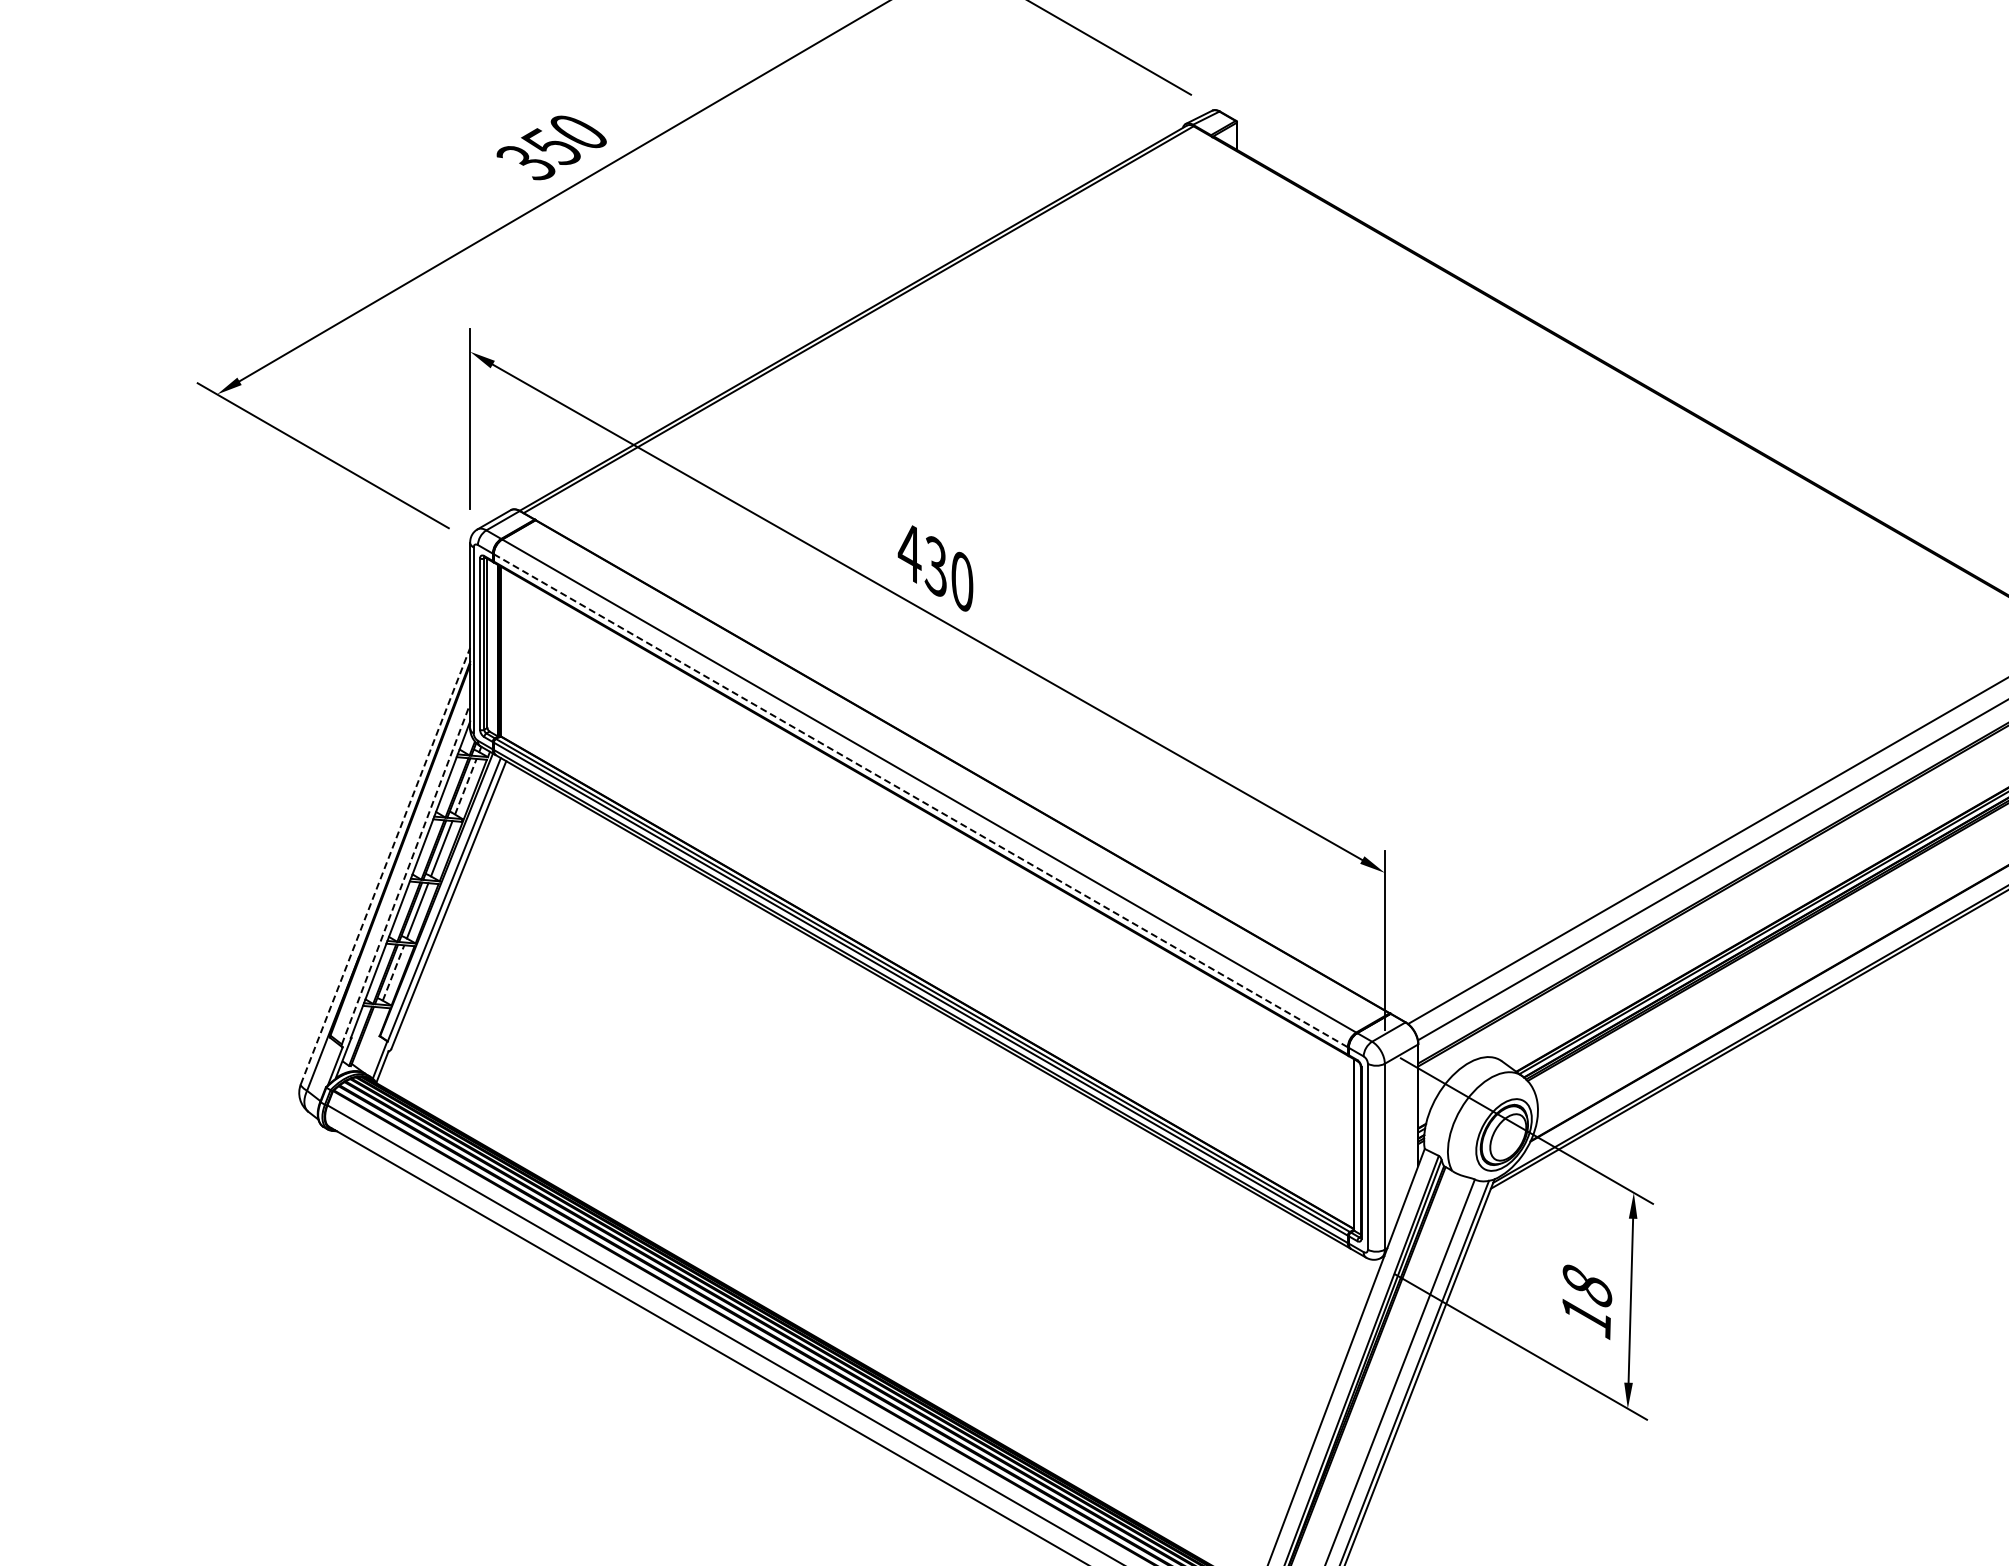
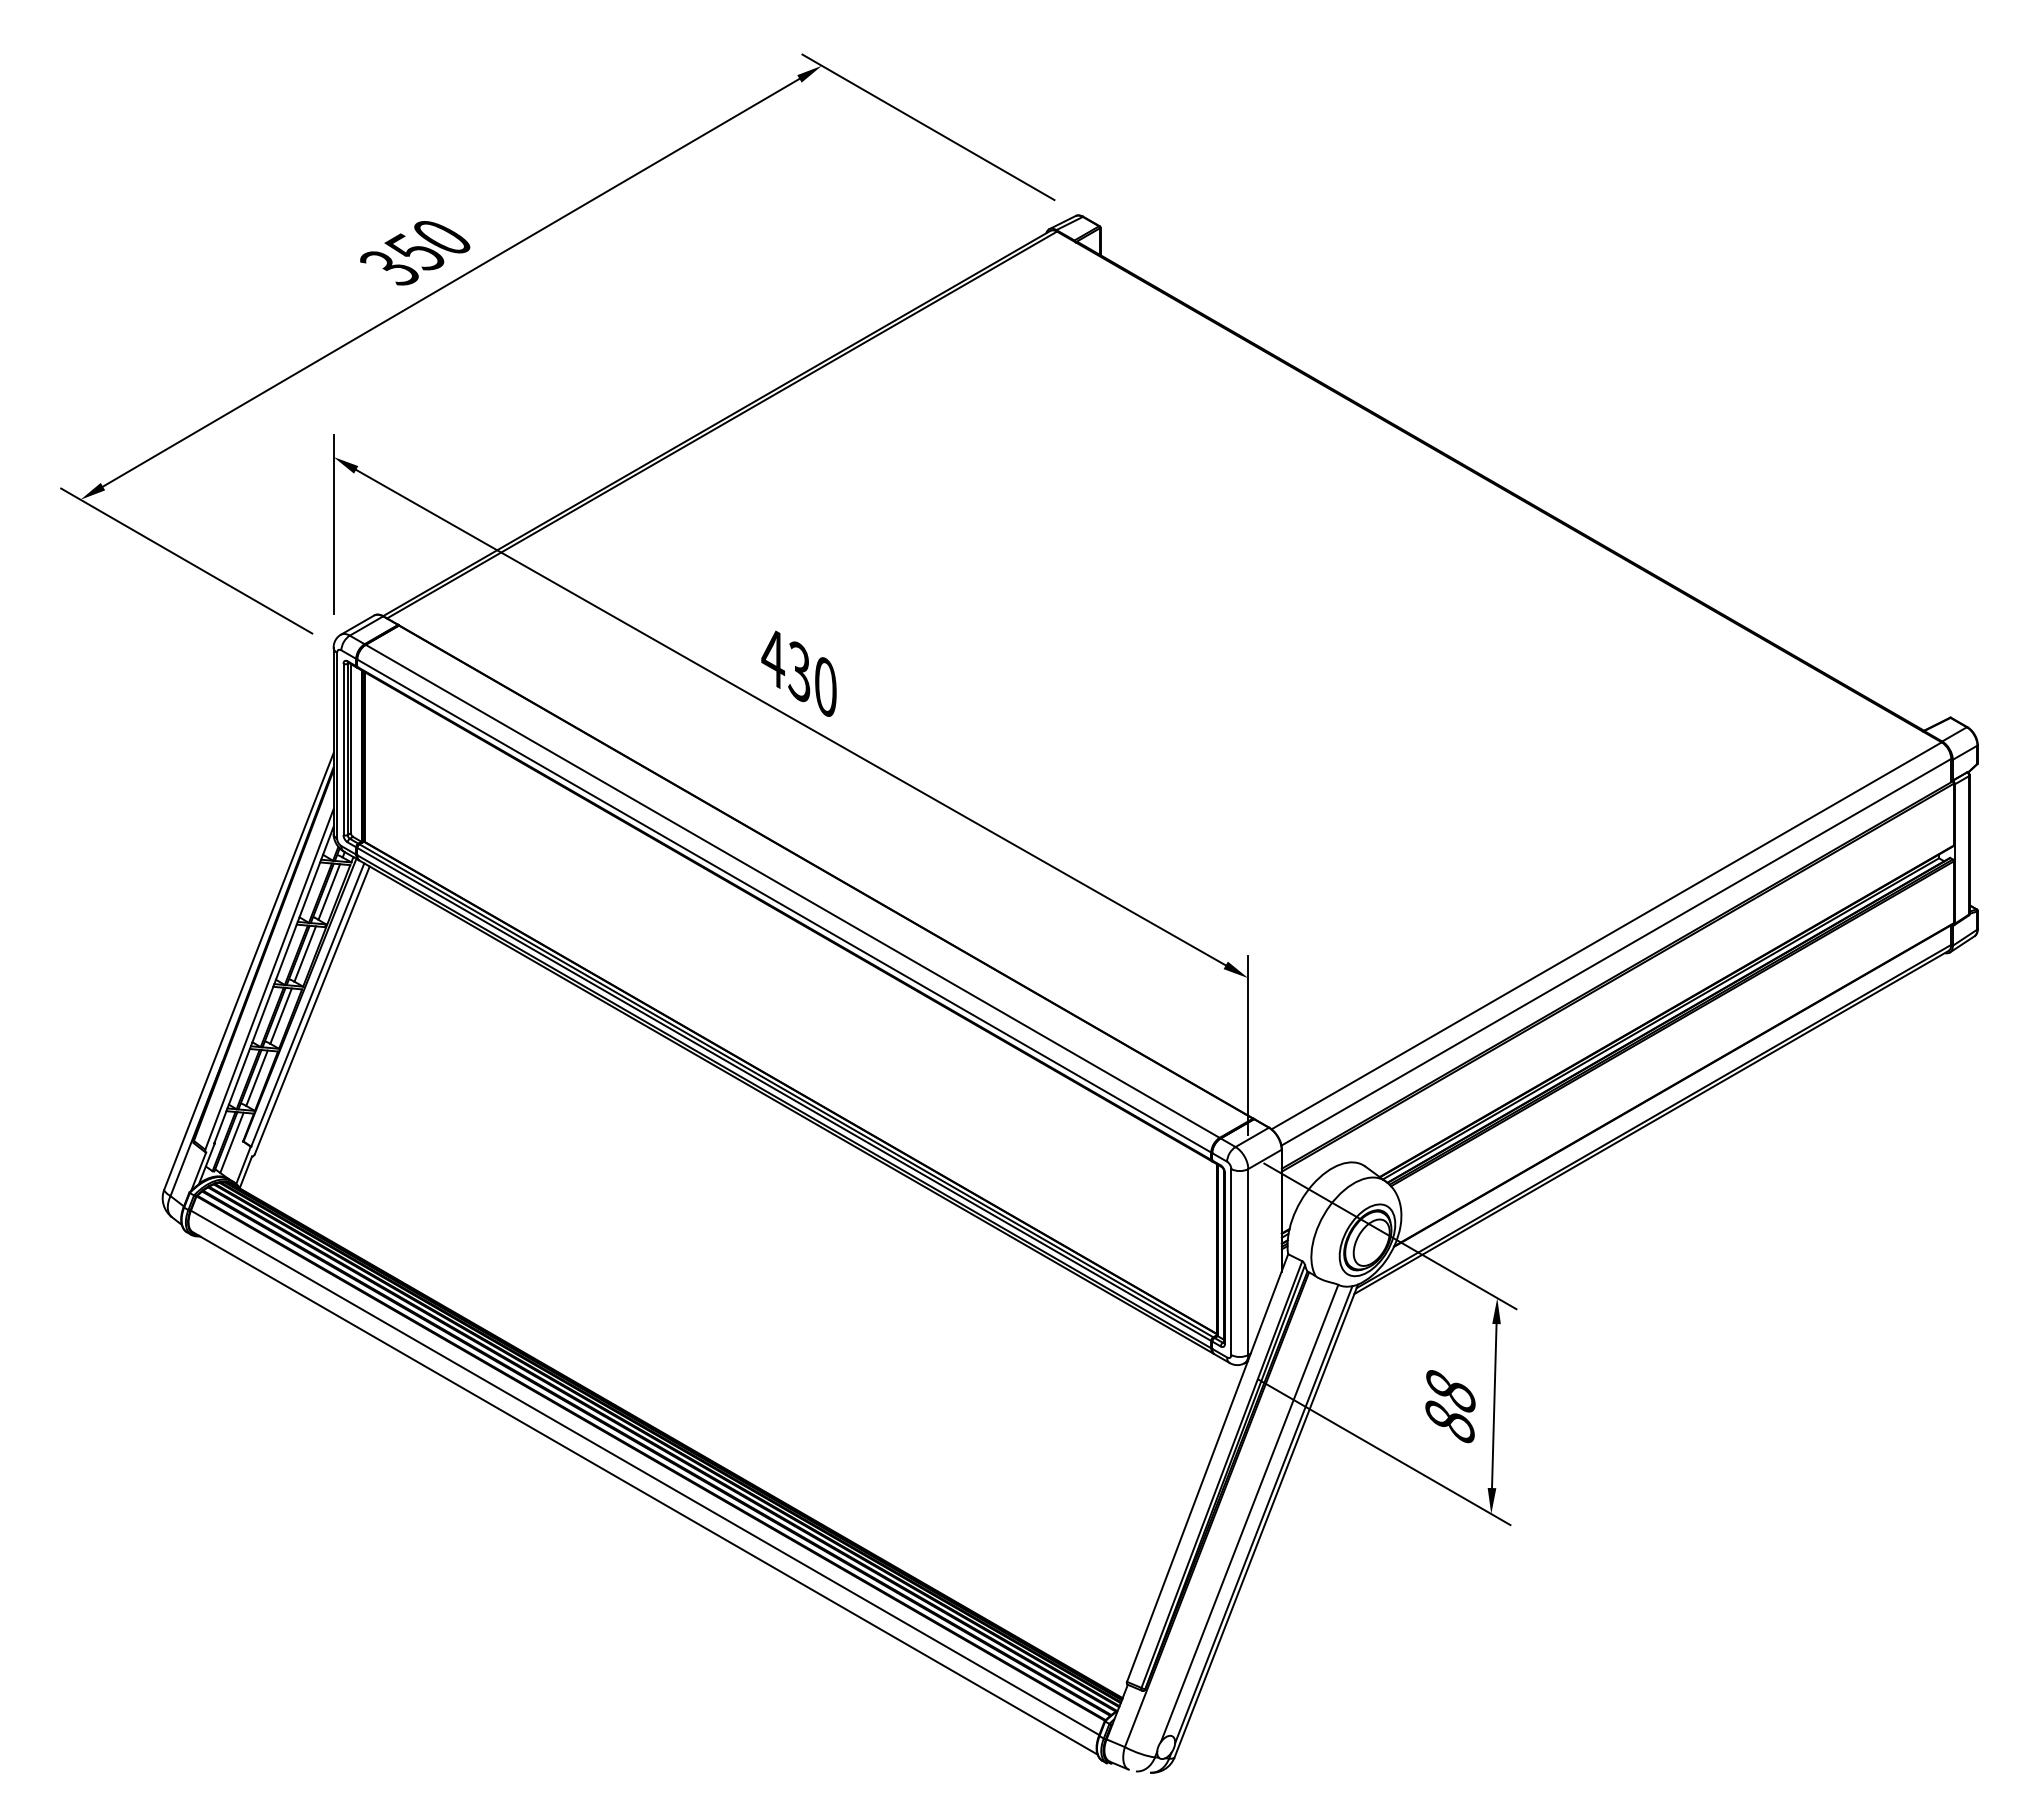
line: (466, 787) -> (329, 892), dashed -> solid
line: (921, 801) -> (784, 906), dashed -> solid
line: (386, 865) -> (249, 970), dashed -> solid
line: (406, 874) -> (269, 979), dashed -> solid
line: (394, 973) -> (257, 1078), dashed -> solid
line: (368, 1037) -> (231, 1142), added
text: (1586, 1317) -> (1449, 1422), 18 -> 88

